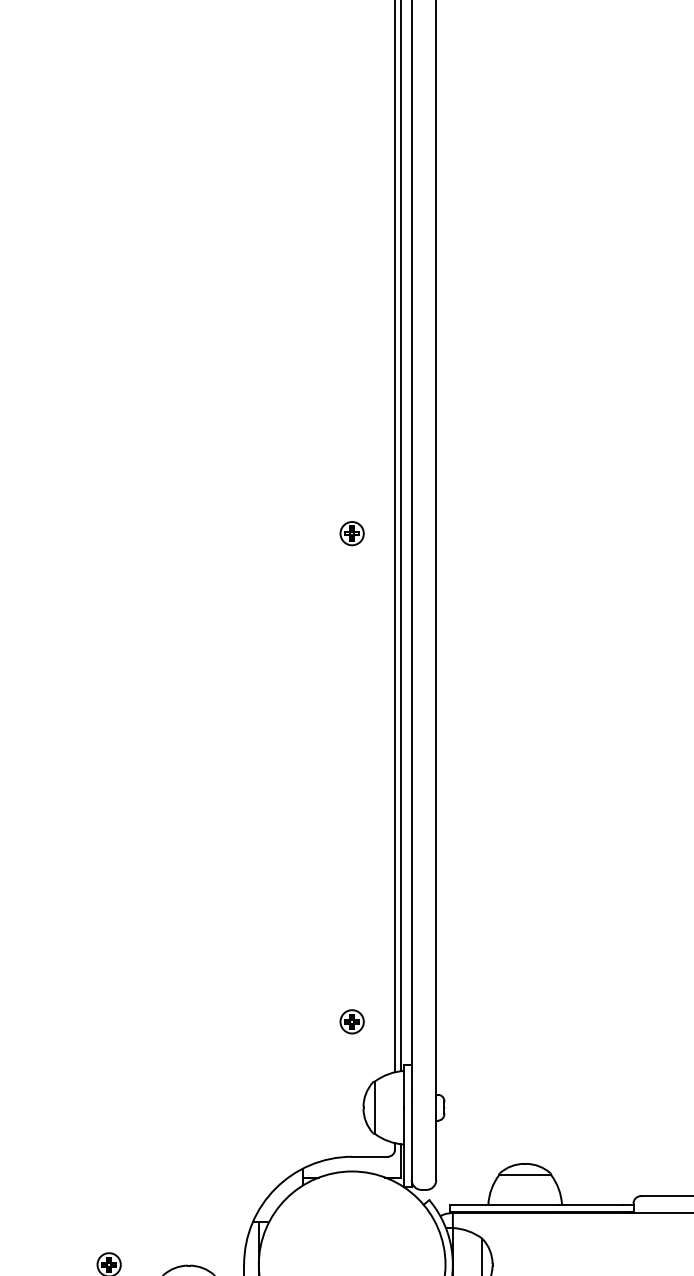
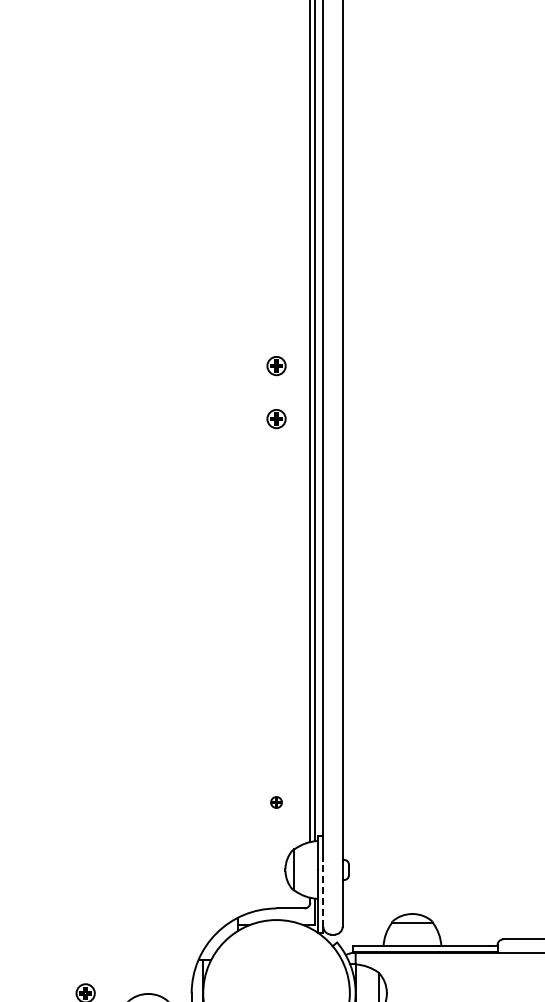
part: (352, 466) -> (276, 366), added
part: (352, 1021) -> (276, 802), size x0.6
line: (411, 1137) -> (323, 893), solid -> dashed

